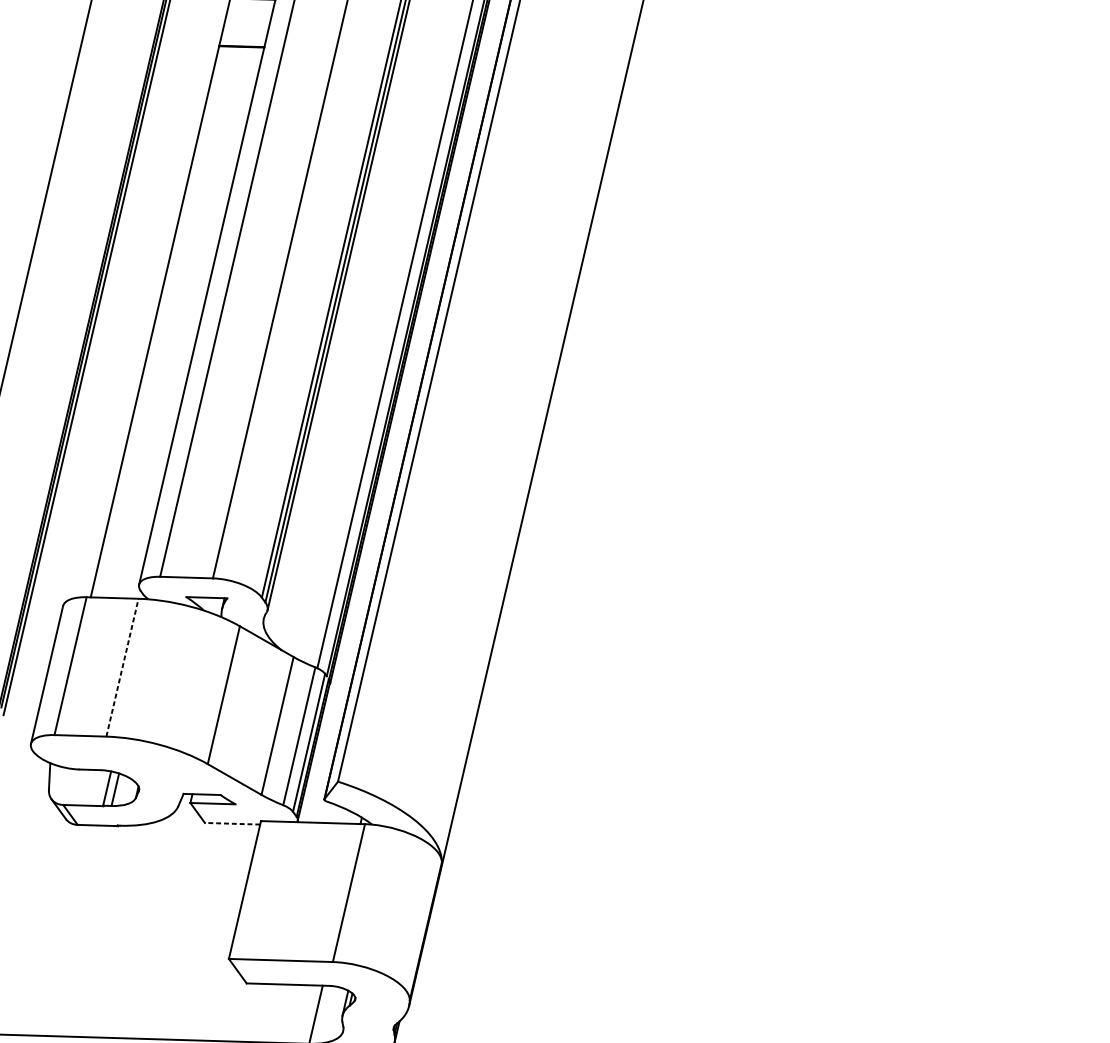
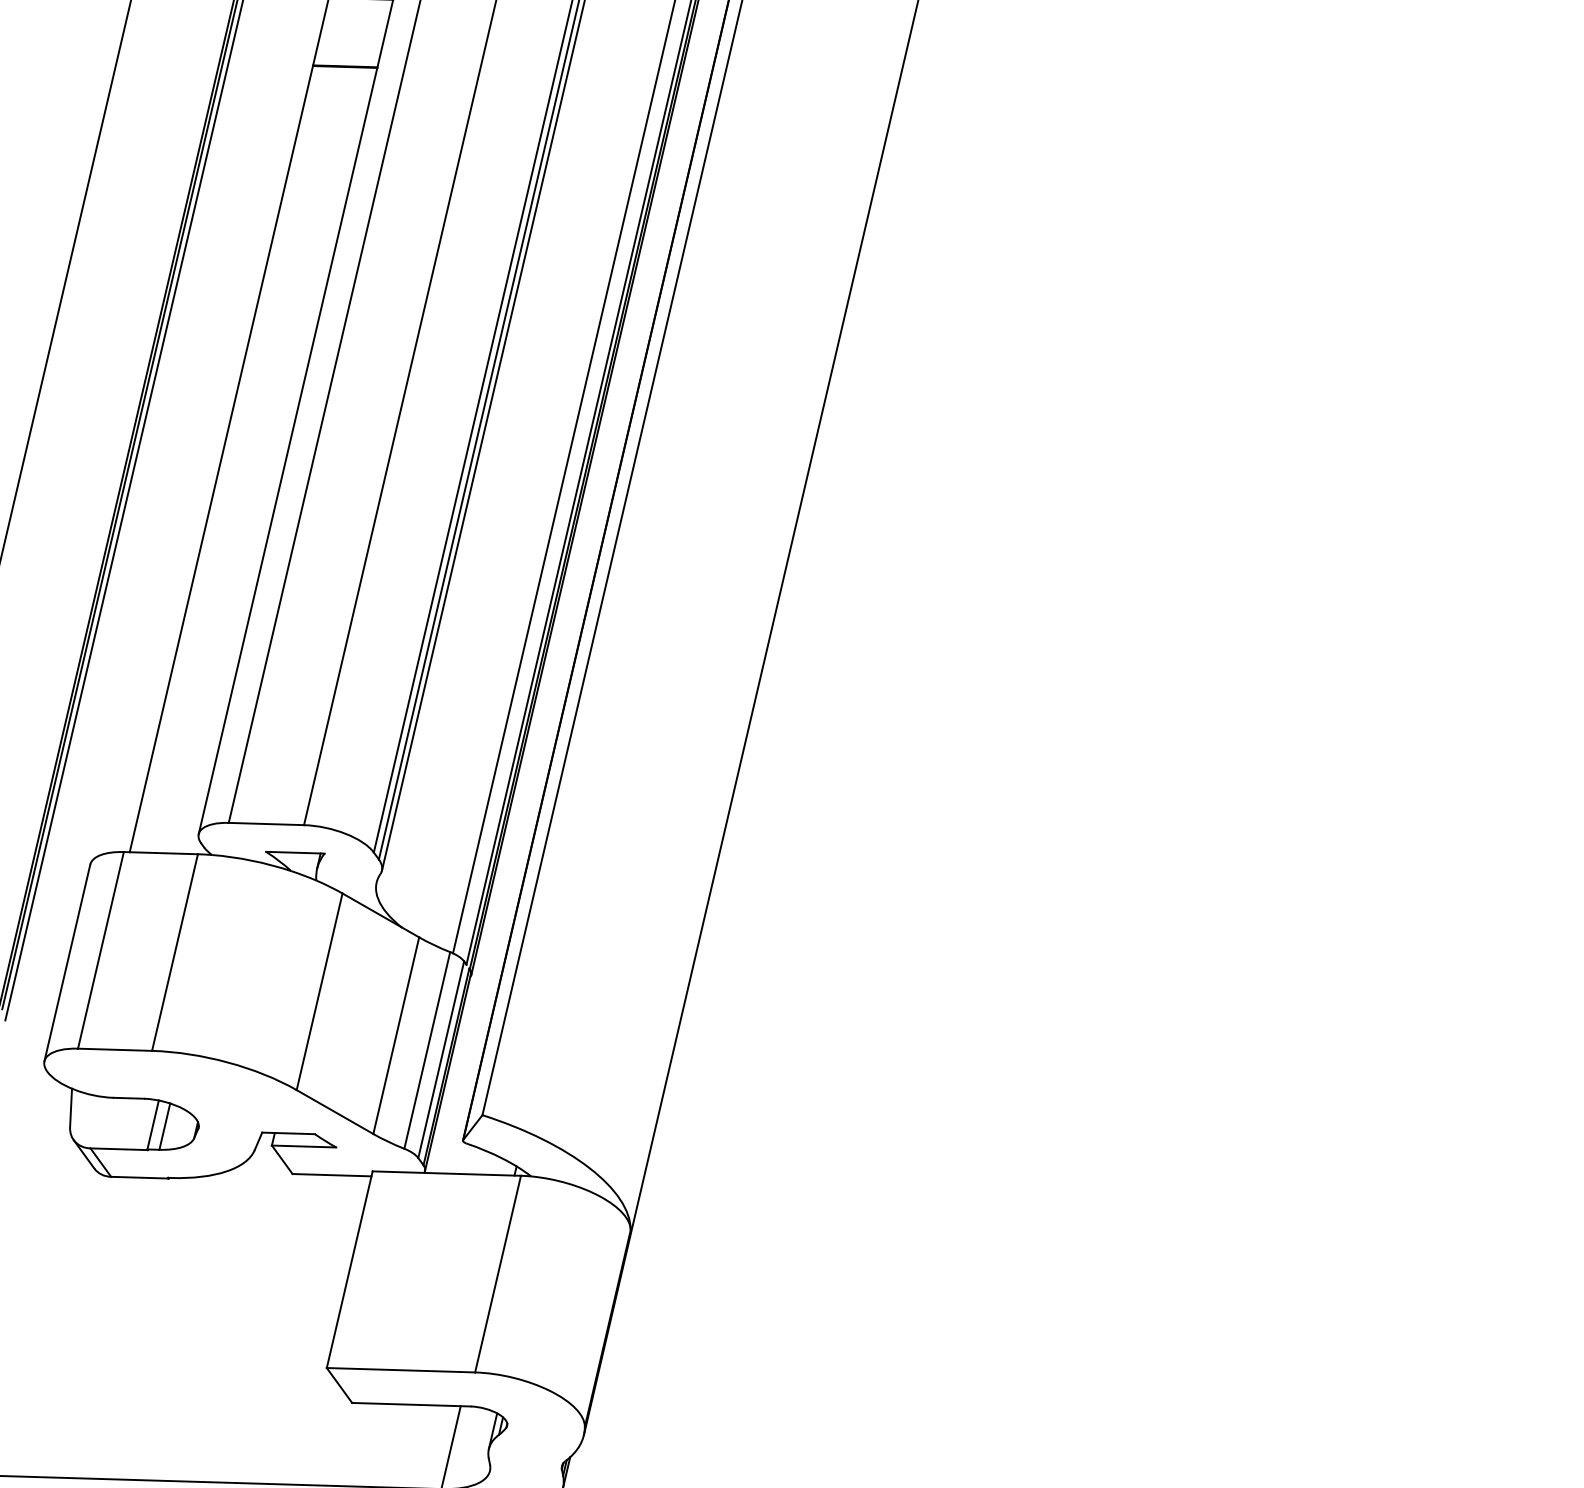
line: (122, 667) -> (175, 952), dashed -> solid
line: (232, 823) -> (331, 1175), dashed -> solid

